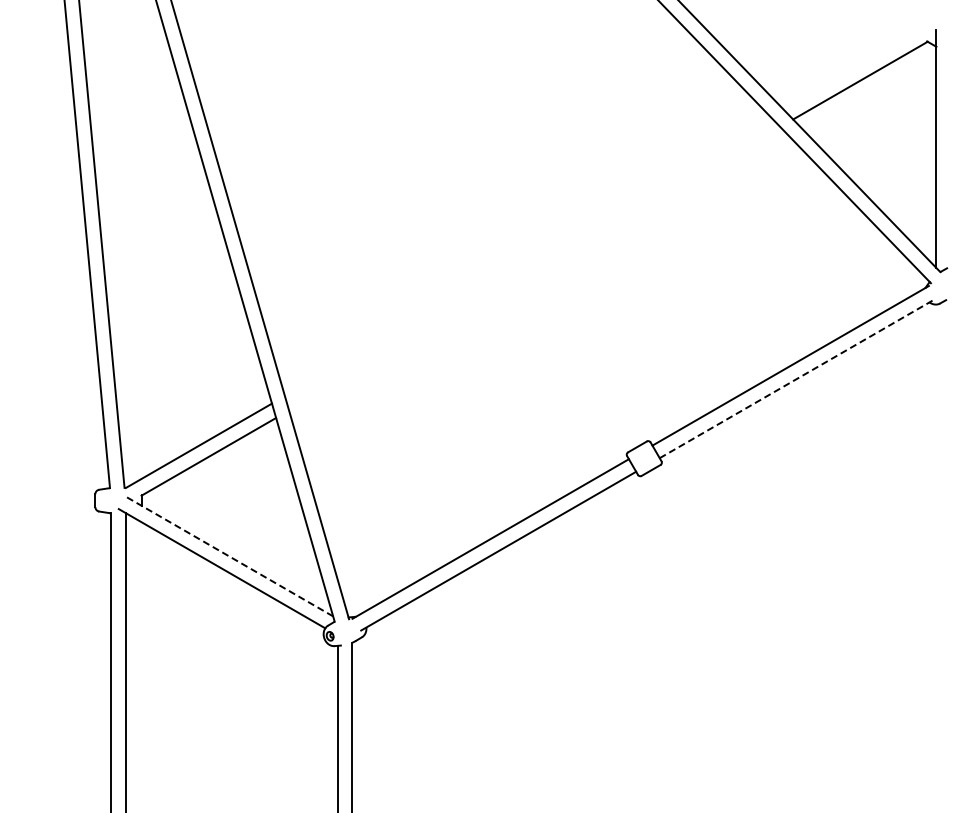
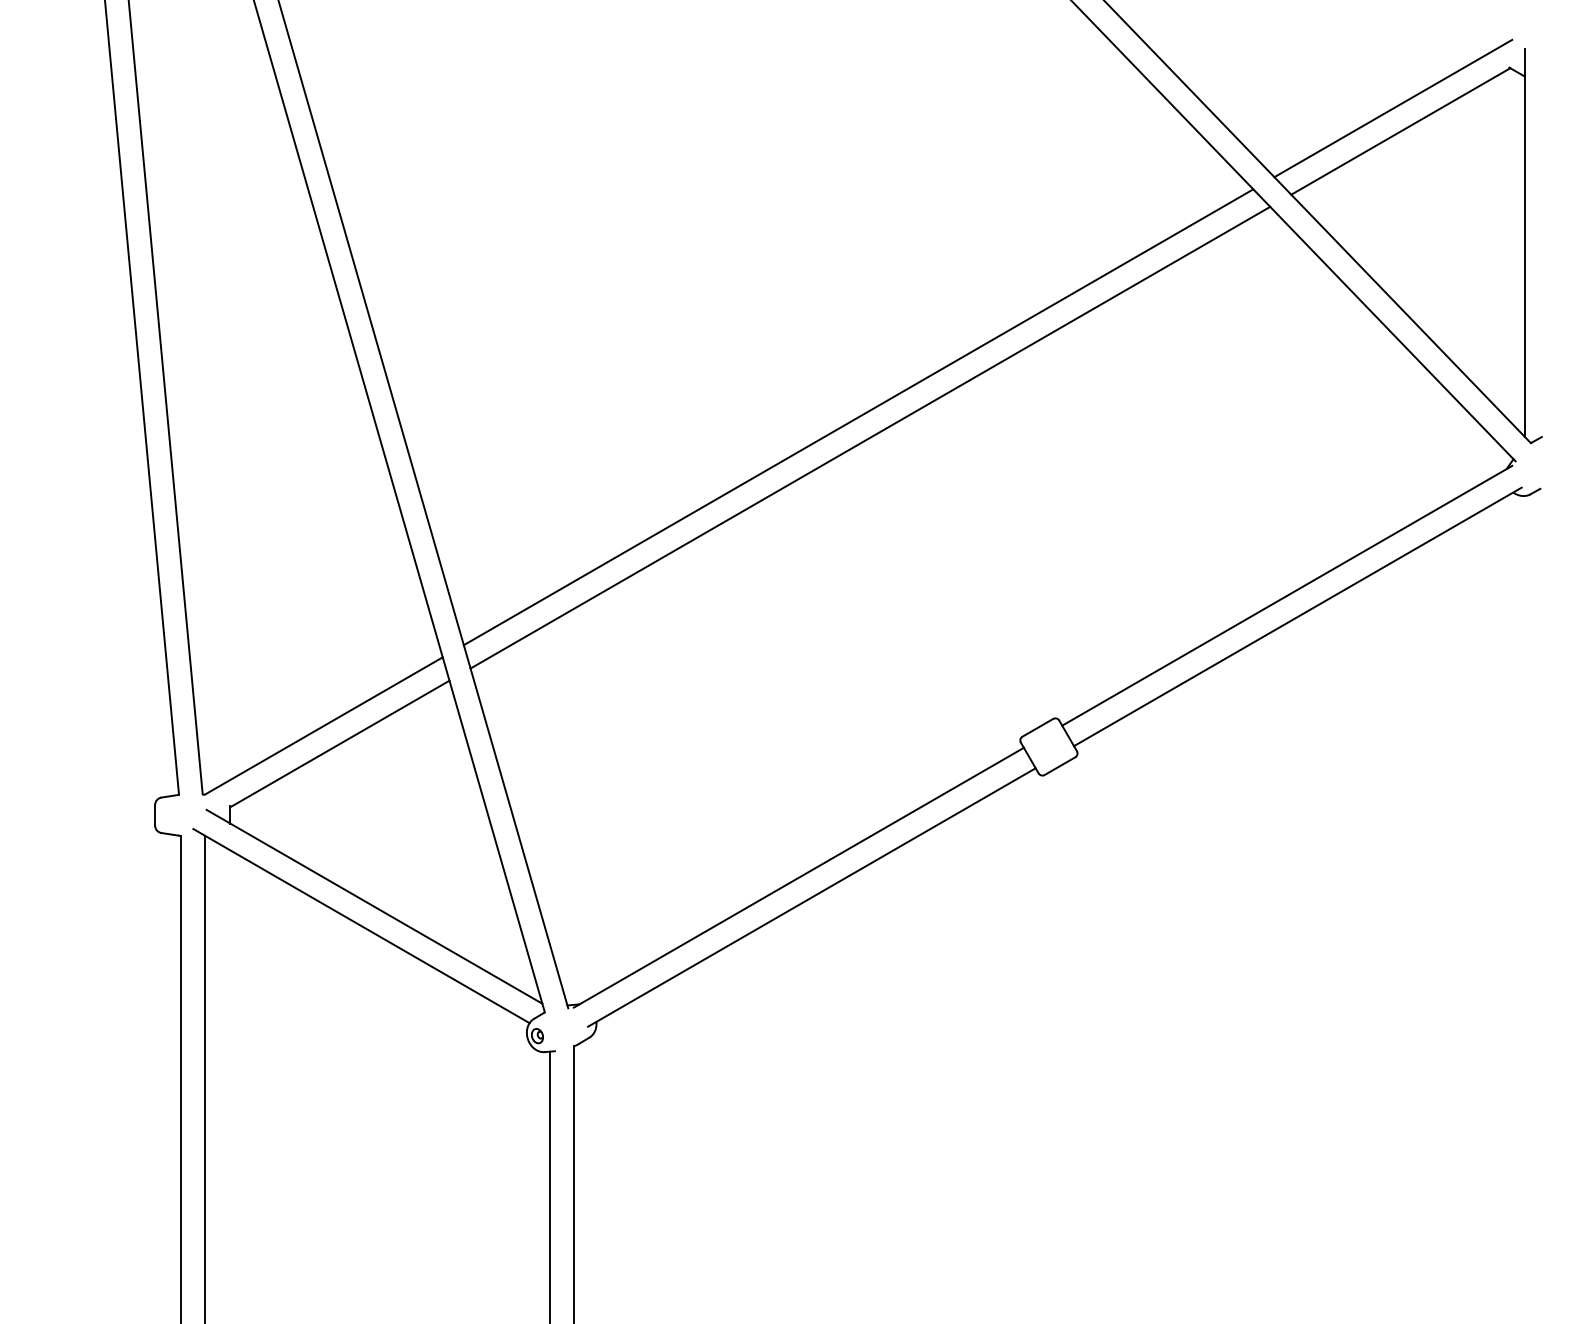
line: (855, 66) -> (1392, 108), added
line: (526, 256) -> (857, 417), added
line: (534, 268) -> (870, 437), added
line: (797, 378) -> (1298, 616), dashed -> solid
line: (229, 556) -> (373, 906), dashed -> solid

